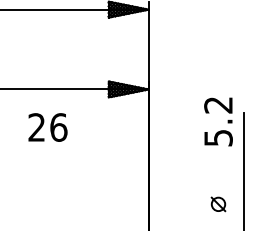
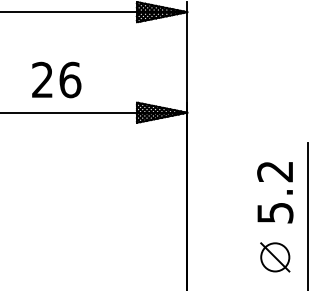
text: (218, 121) -> (275, 192), moved
text: (47, 127) -> (56, 79), moved
part: (218, 204) -> (275, 257), size x1.67

